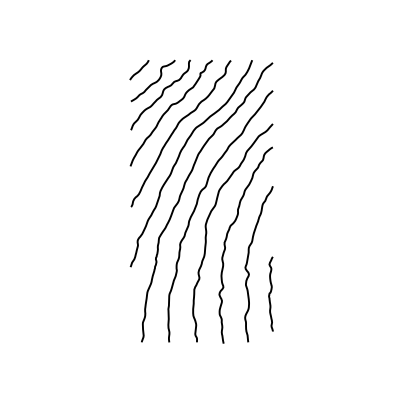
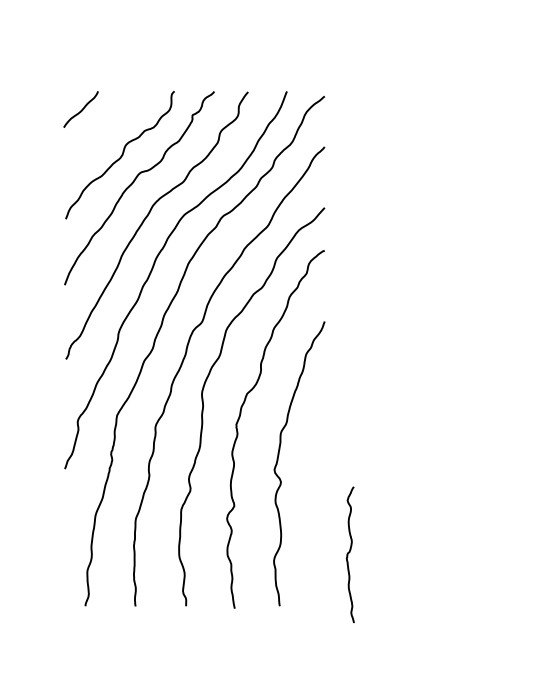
curve: (153, 82) -> (106, 132), removed
curve: (270, 293) -> (349, 553), moved

